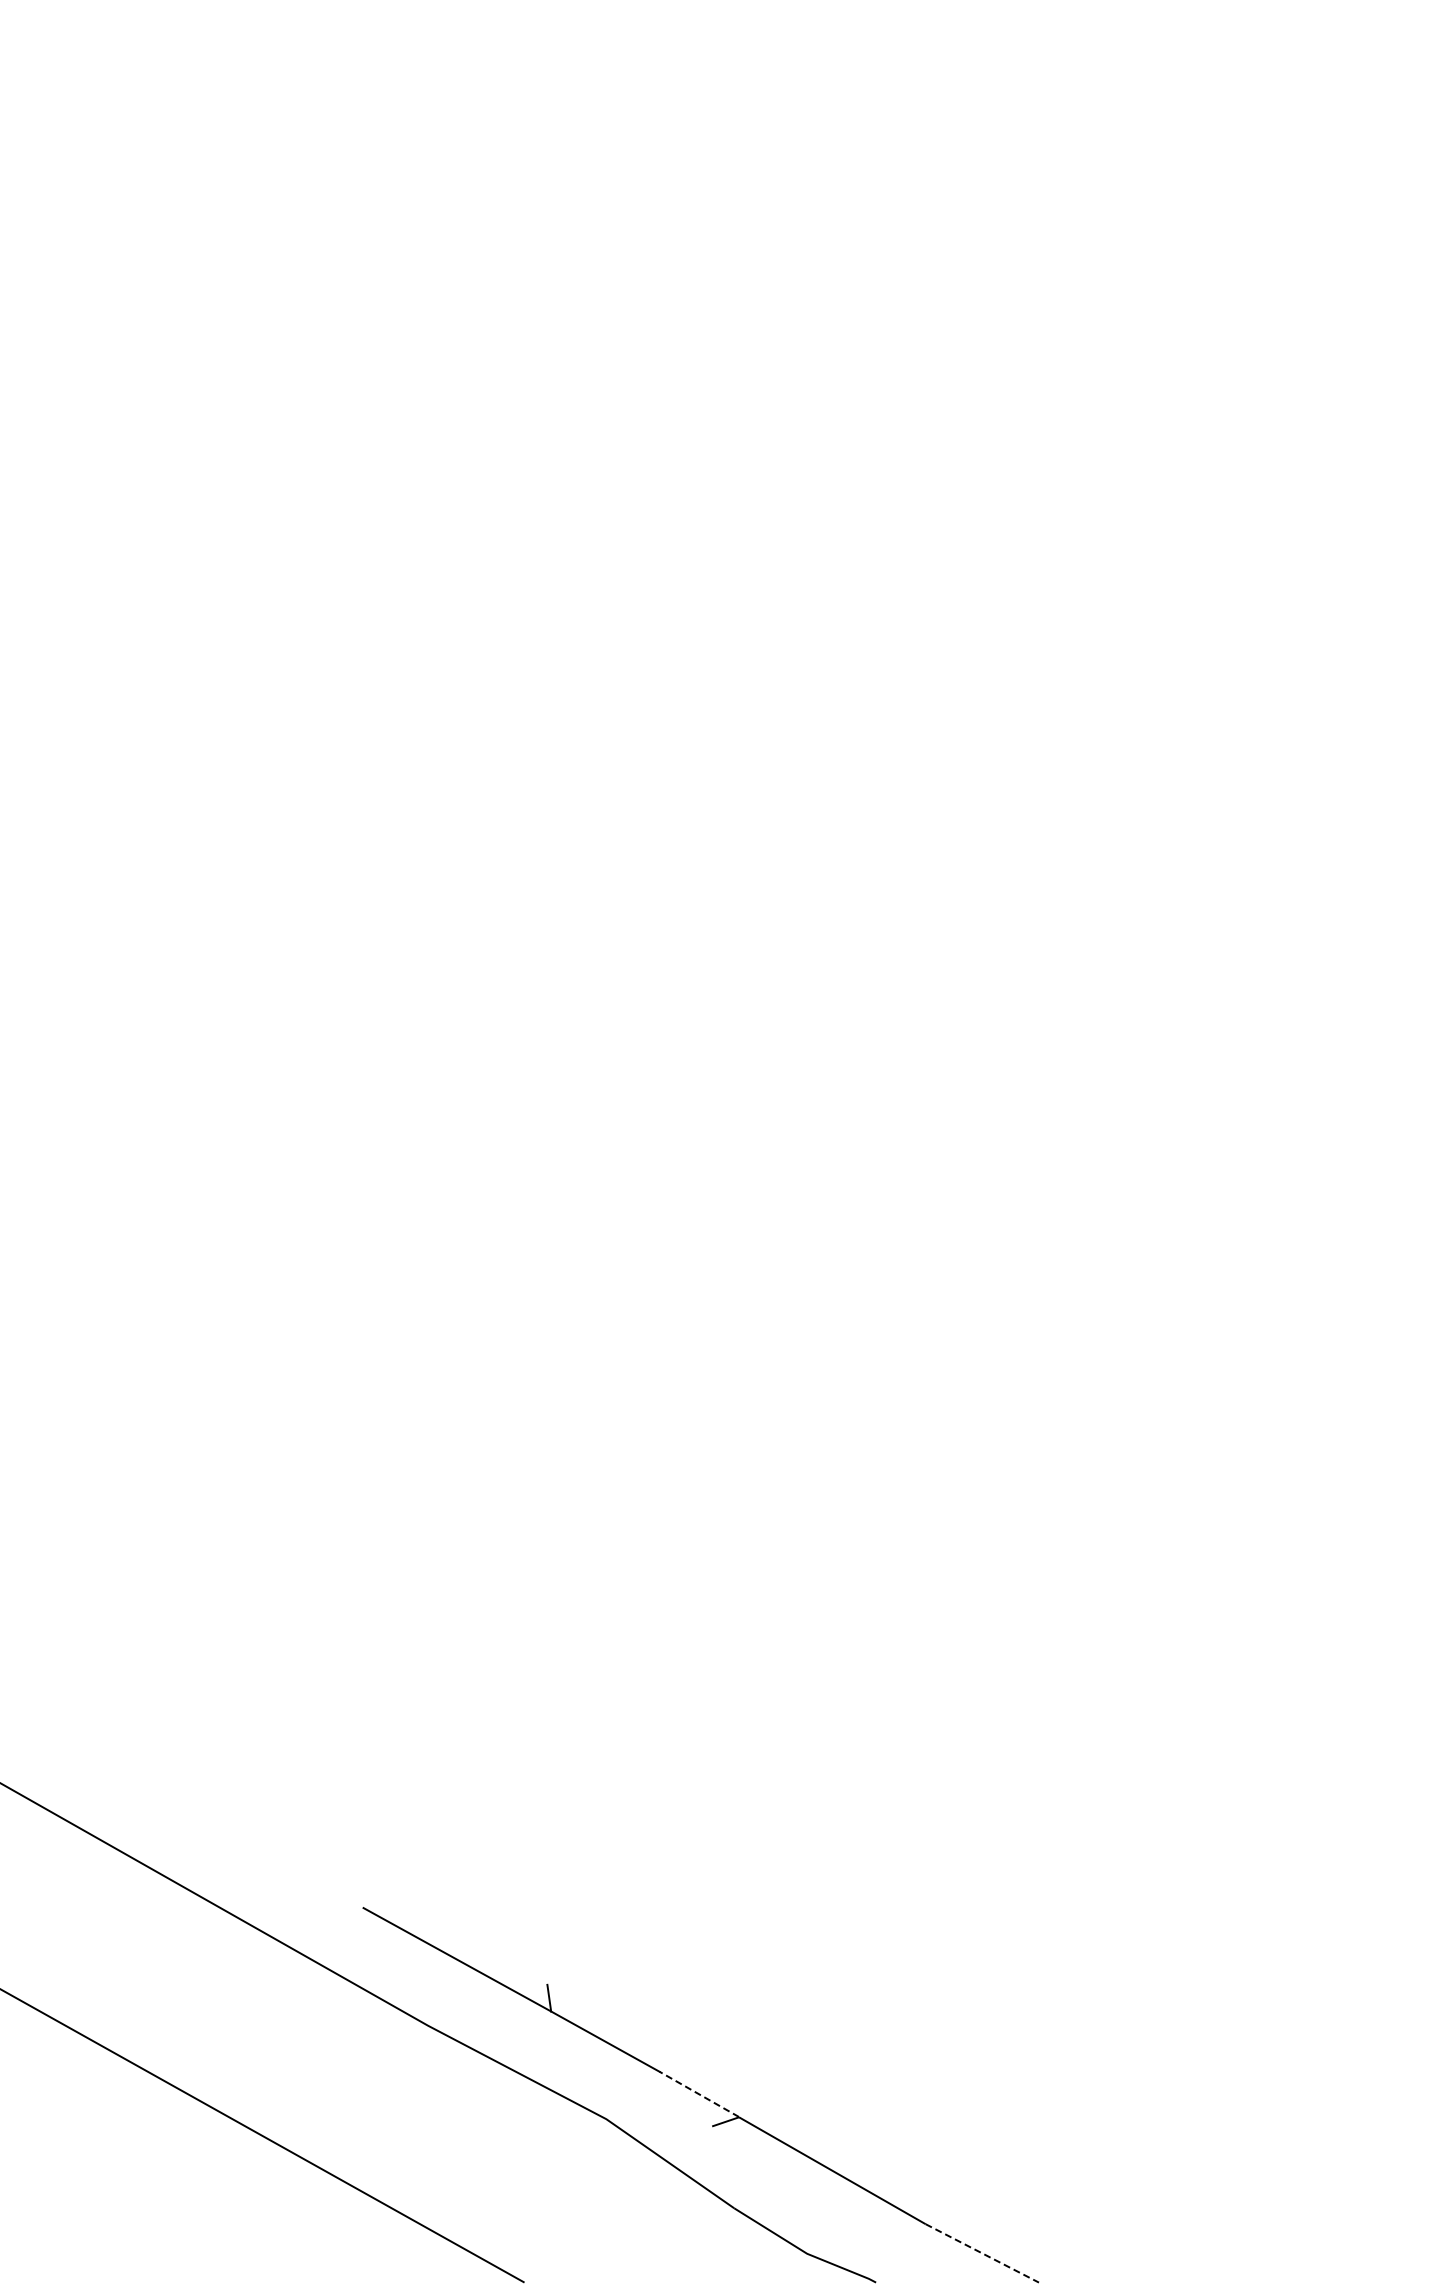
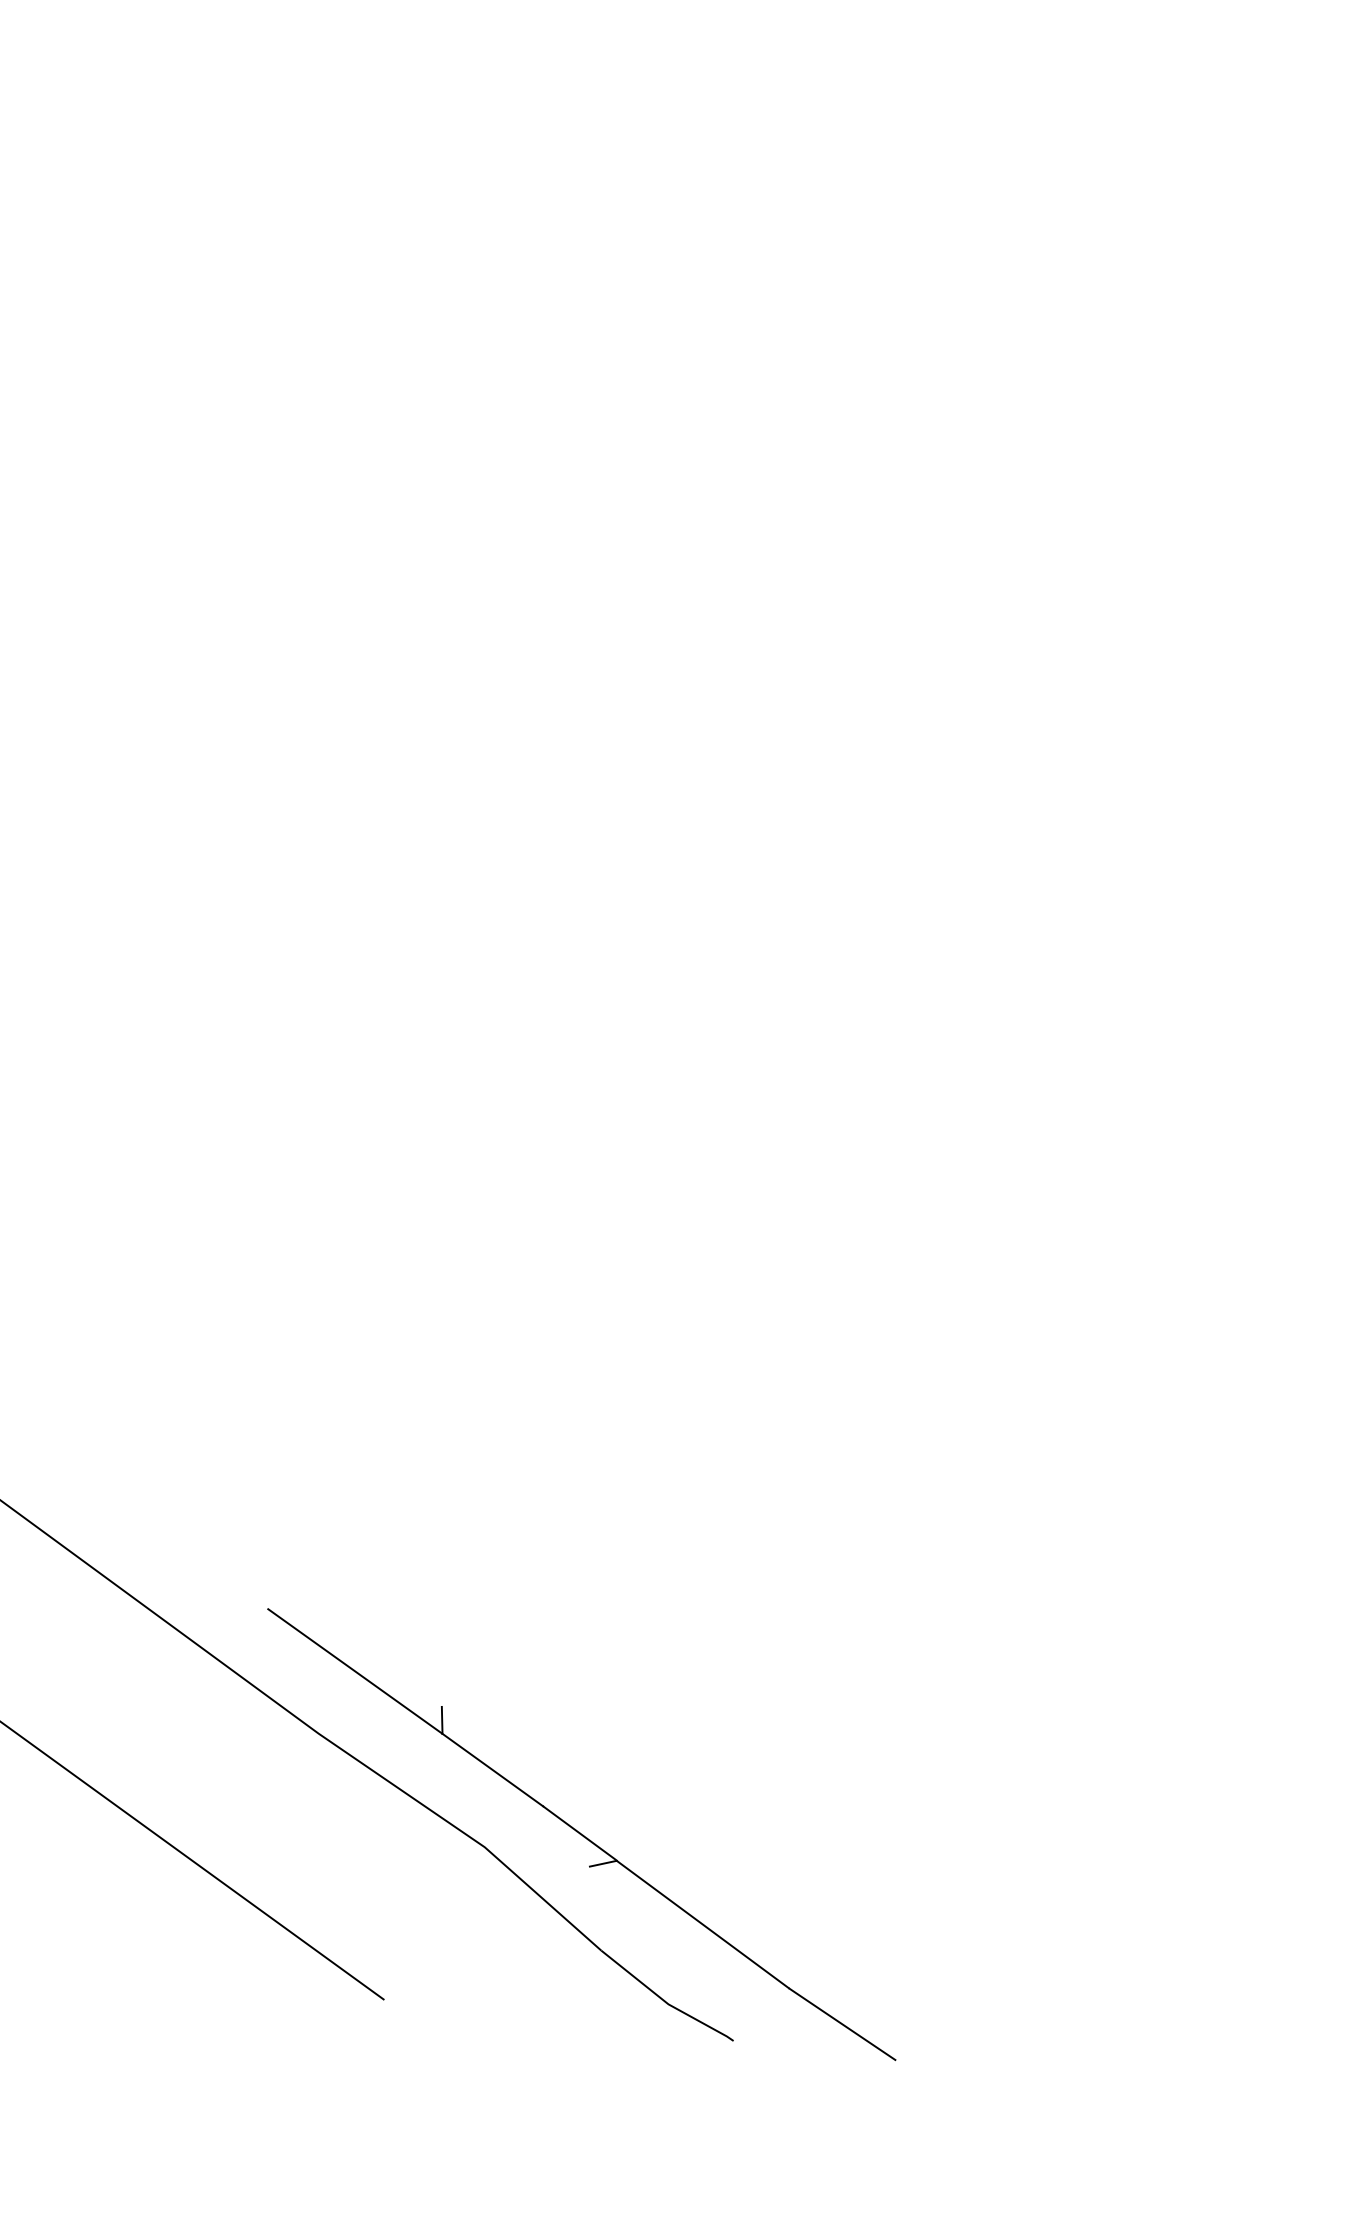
line: (699, 2094) -> (580, 1833), dashed -> solid
line: (982, 2253) -> (842, 2024), dashed -> solid

